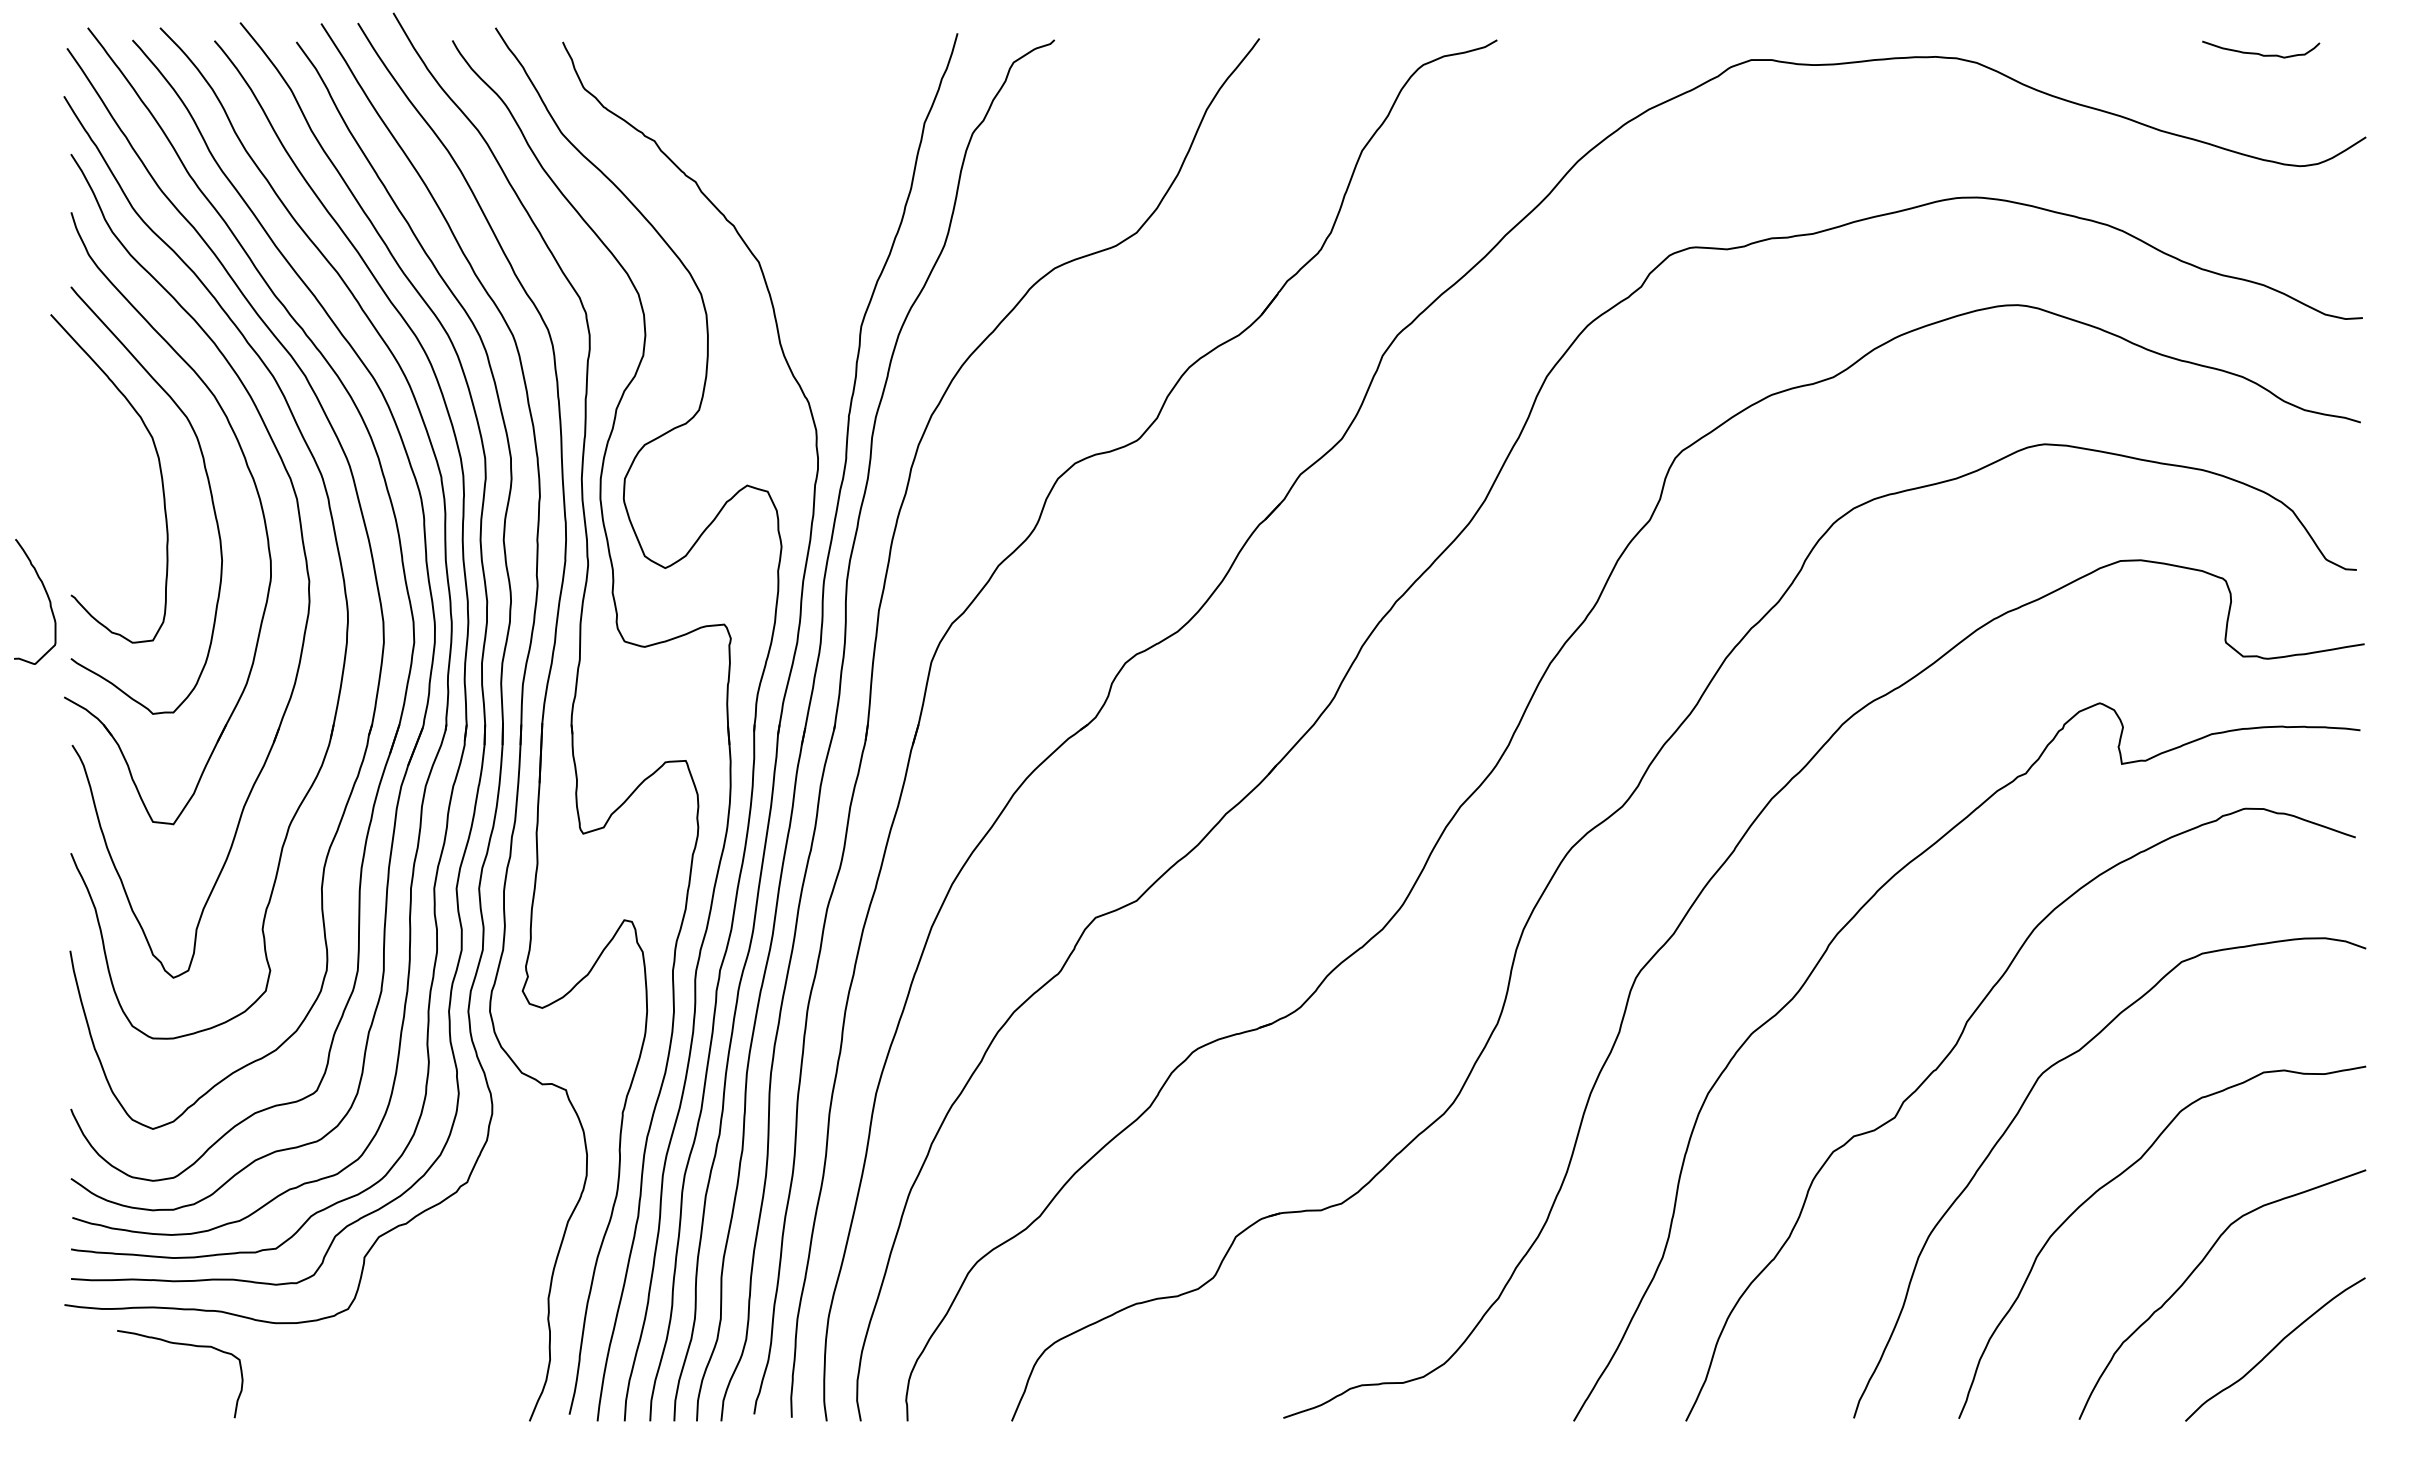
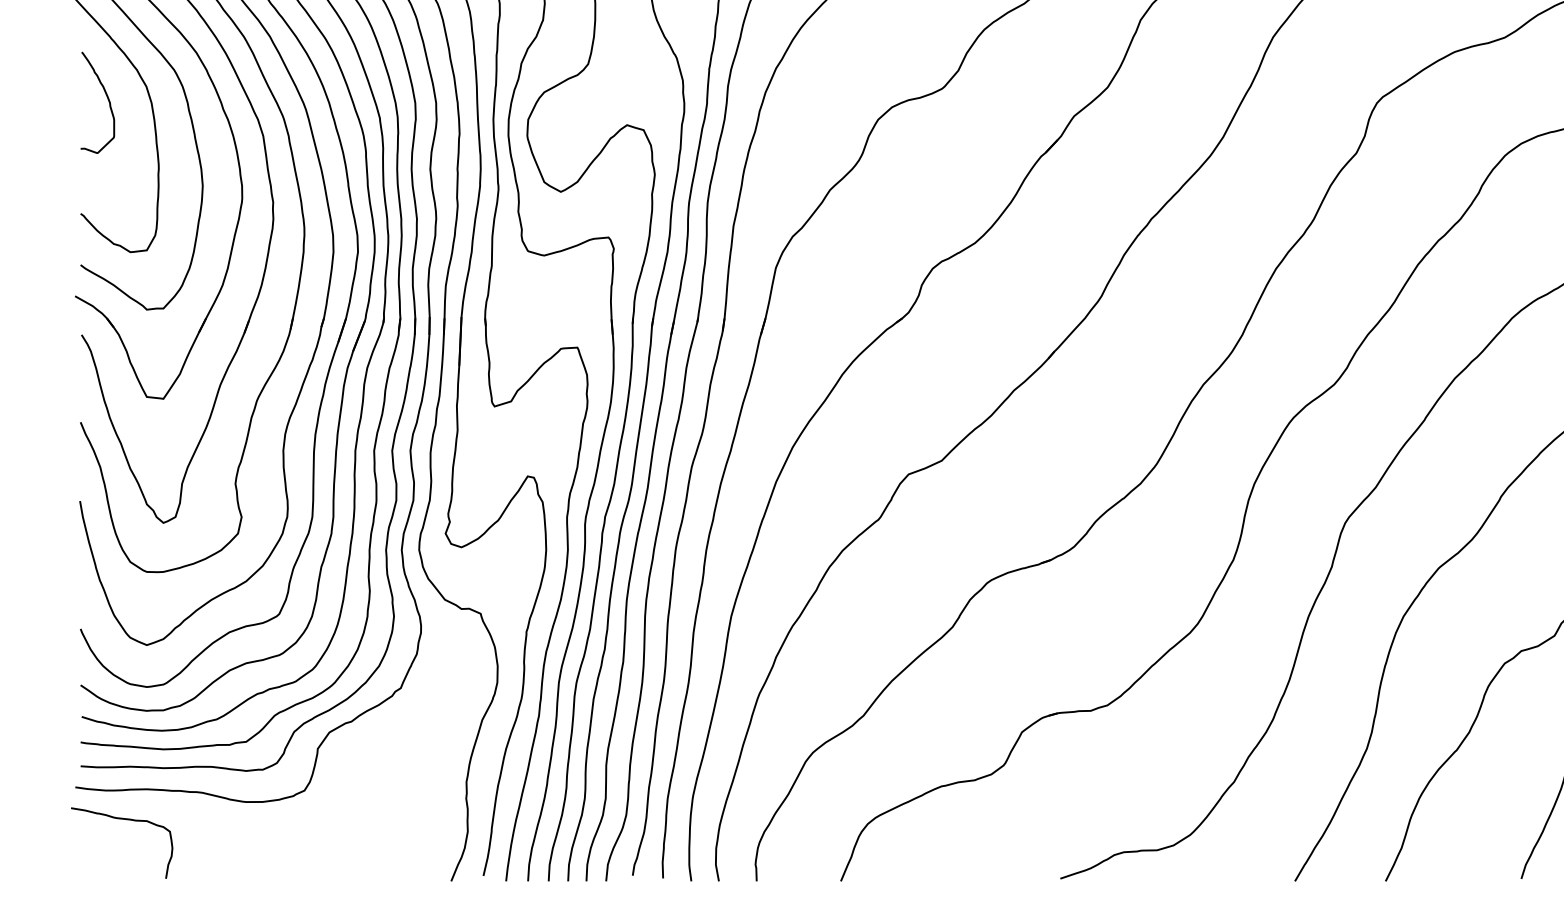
curve: (46, 595) -> (106, 97), moved
curve: (183, 1345) -> (124, 820), moved

